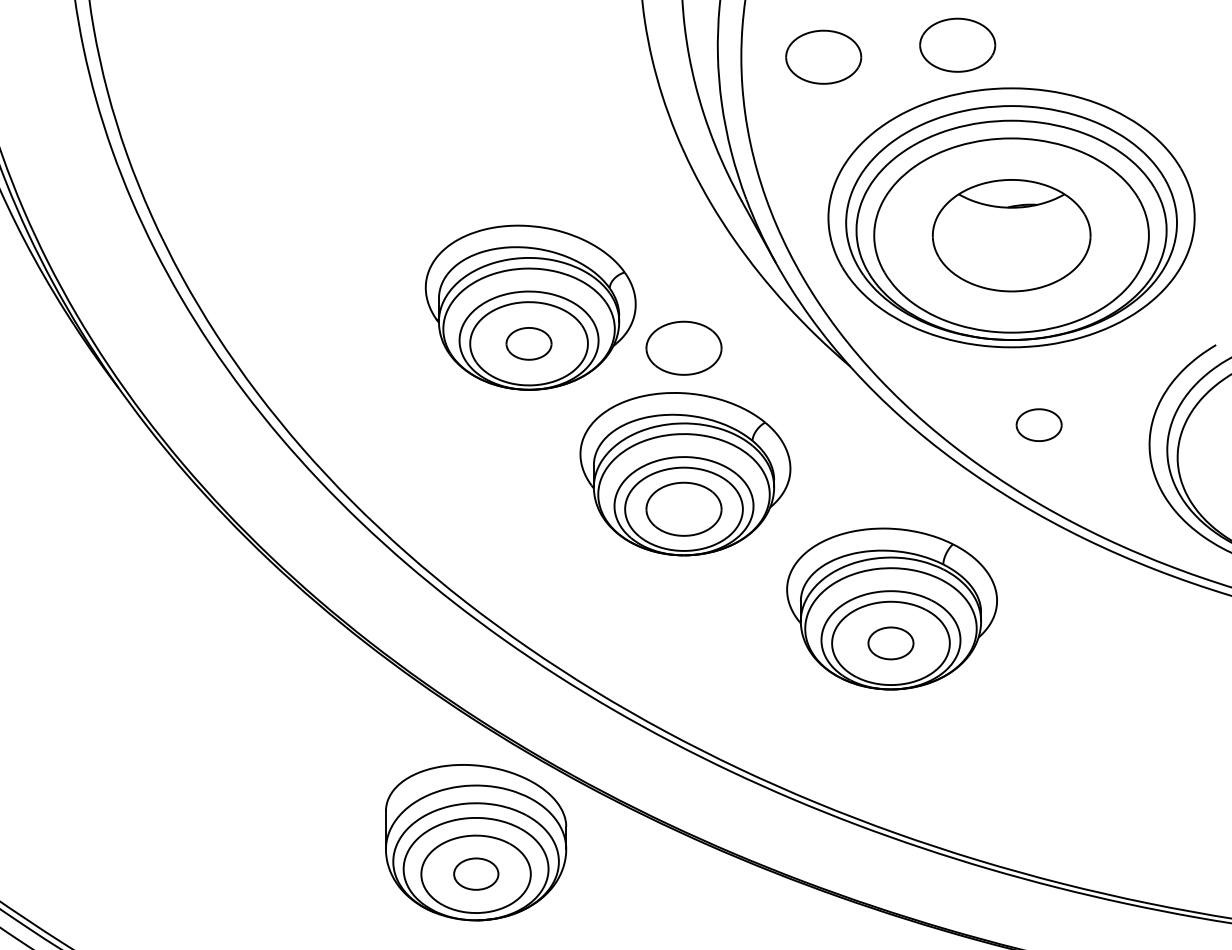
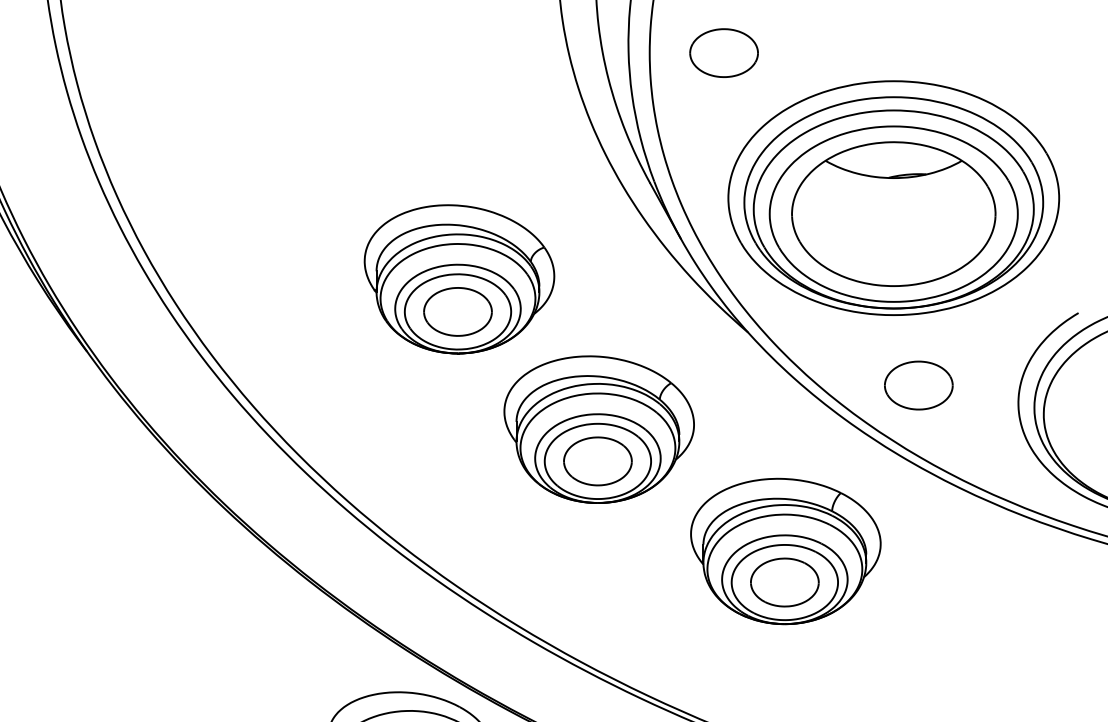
part: (957, 44) -> (844, 41), removed
part: (1011, 235) -> (893, 214), size x1.43
part: (528, 343) -> (457, 311), size x1.67
part: (683, 347) -> (597, 315), removed
part: (1038, 424) -> (918, 384), size x1.67
part: (890, 643) -> (784, 582), size x1.67

